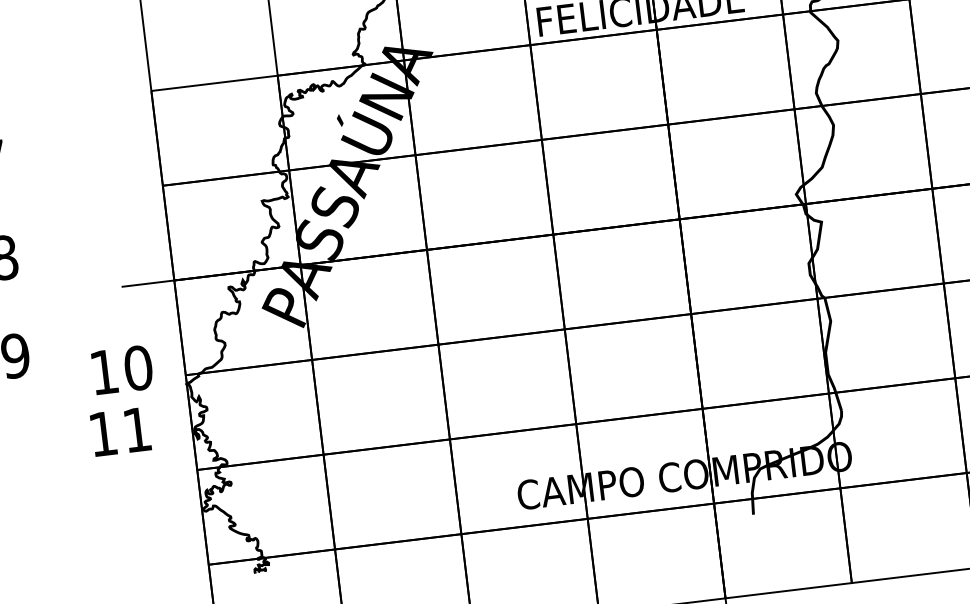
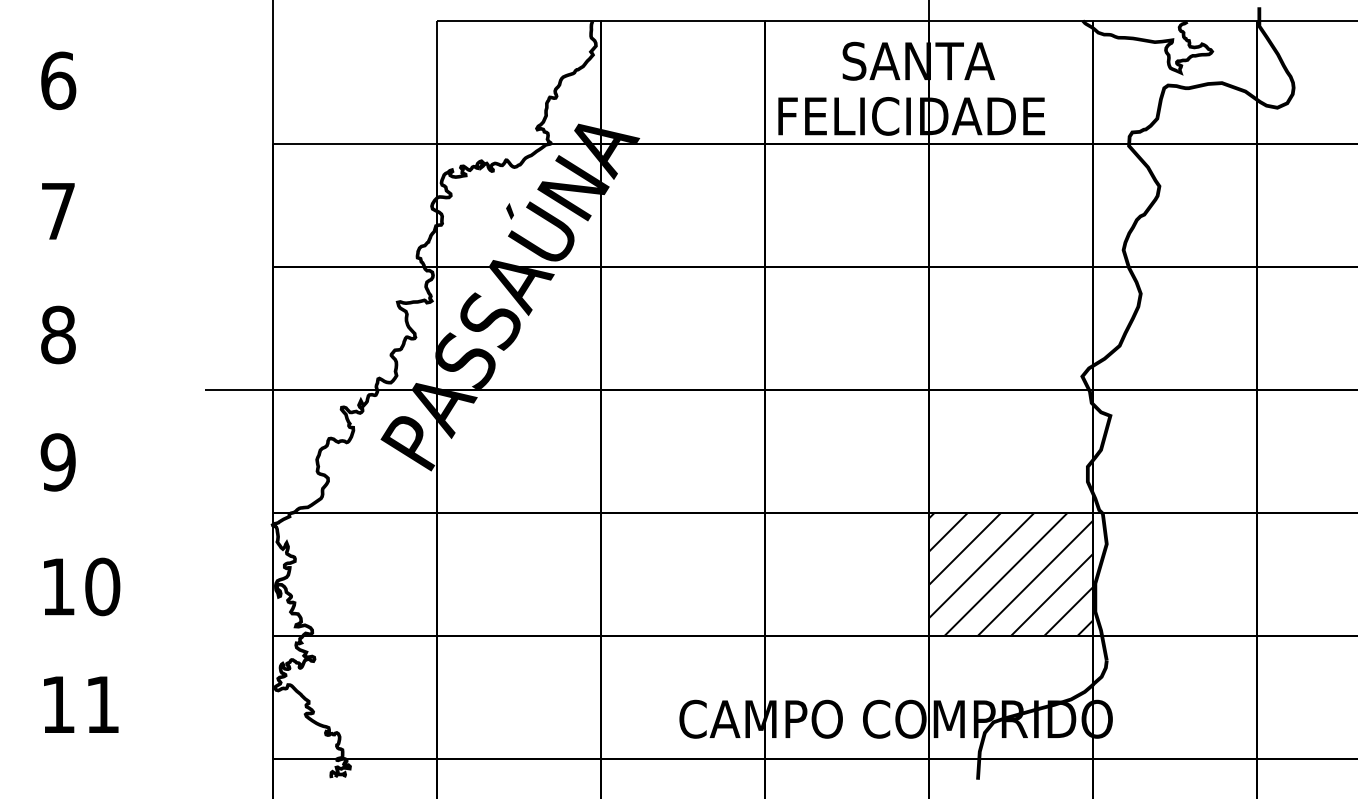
hatch: (760, 353) -> (1011, 574), added
text: (122, 369) -> (82, 586), moved
text: (121, 431) -> (81, 704), moved

